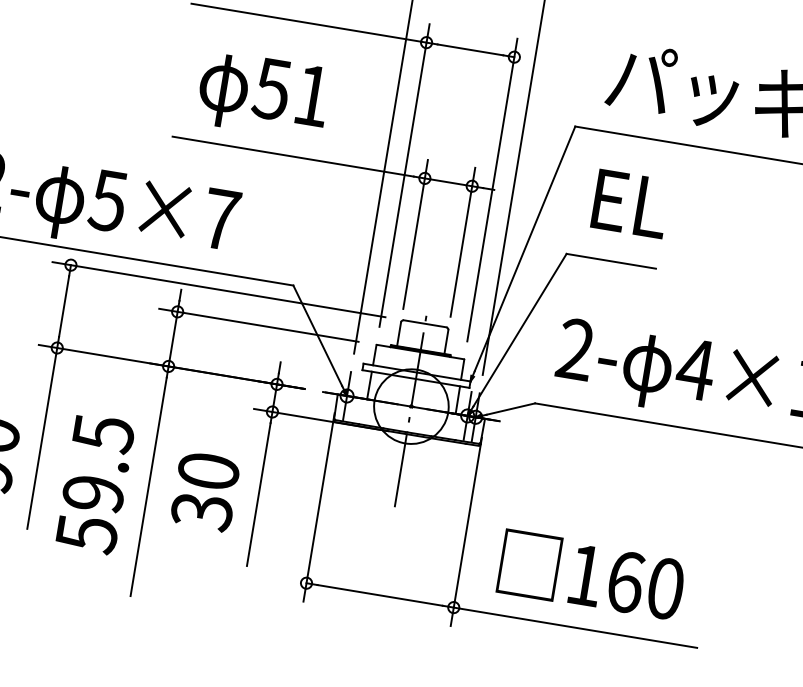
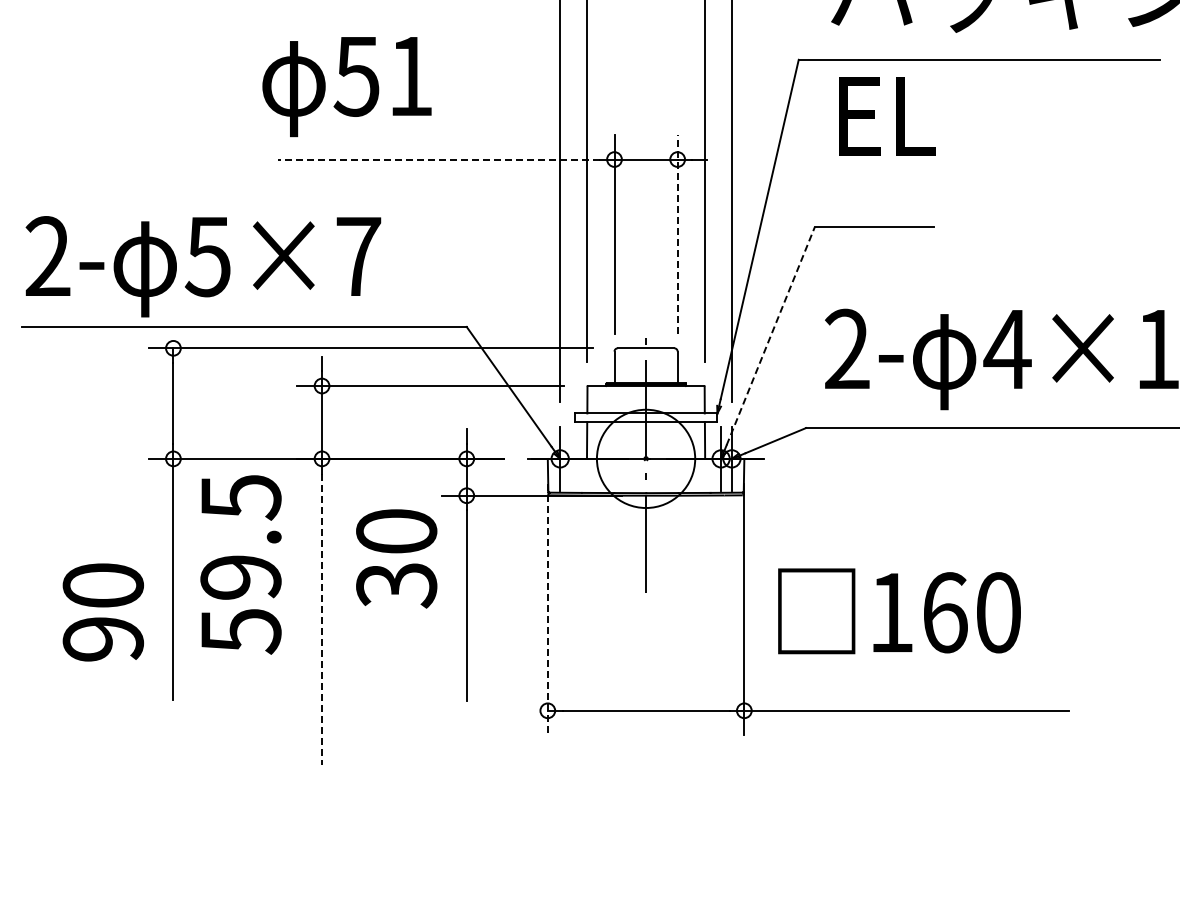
text: (262, 96) -> (346, 87), moved
line: (293, 156) -> (438, 159), solid -> dashed
text: (630, 204) -> (887, 116), moved
line: (462, 241) -> (677, 233), solid -> dashed
line: (519, 330) -> (770, 336), solid -> dashed
text: (94, 484) -> (240, 564), moved
line: (149, 486) -> (322, 619), solid -> dashed
text: (205, 491) -> (396, 558), moved
line: (318, 507) -> (547, 609), solid -> dashed
text: (591, 575) -> (899, 611), moved

